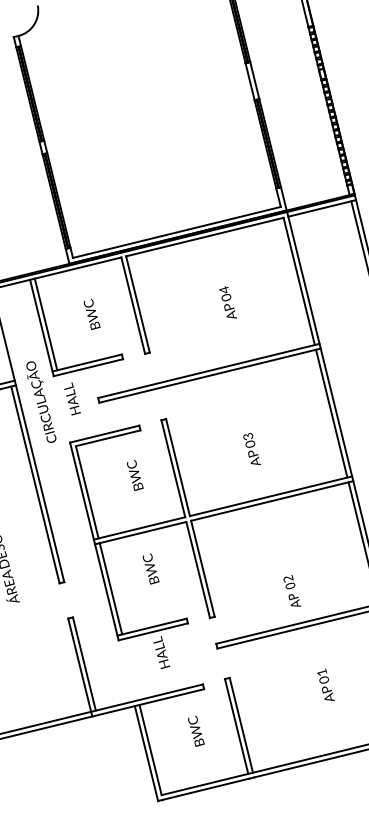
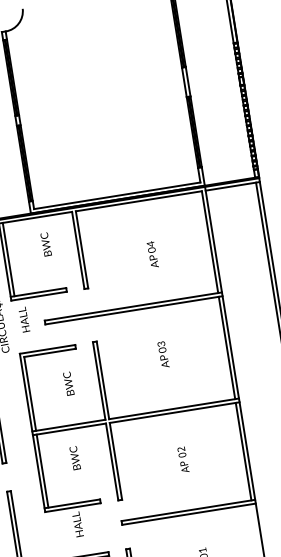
text: (91, 314) -> (45, 244), moved
text: (251, 448) -> (163, 353), moved
text: (292, 590) -> (183, 458), moved

